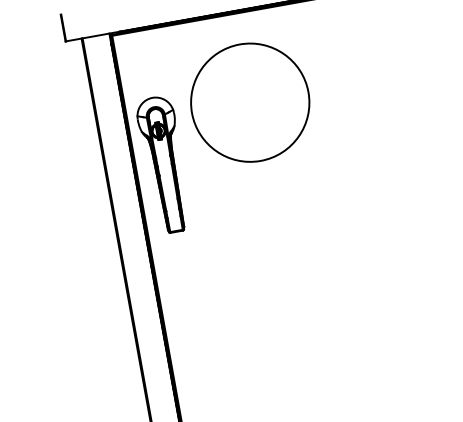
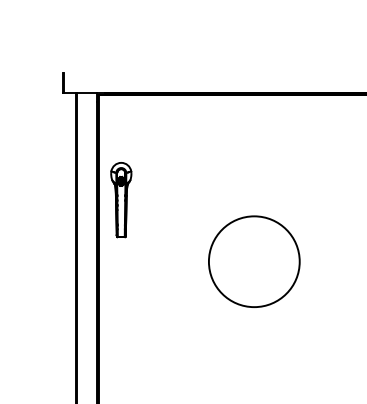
circle: (250, 102) -> (254, 261), moved
part: (165, 165) -> (121, 200), size x0.71

